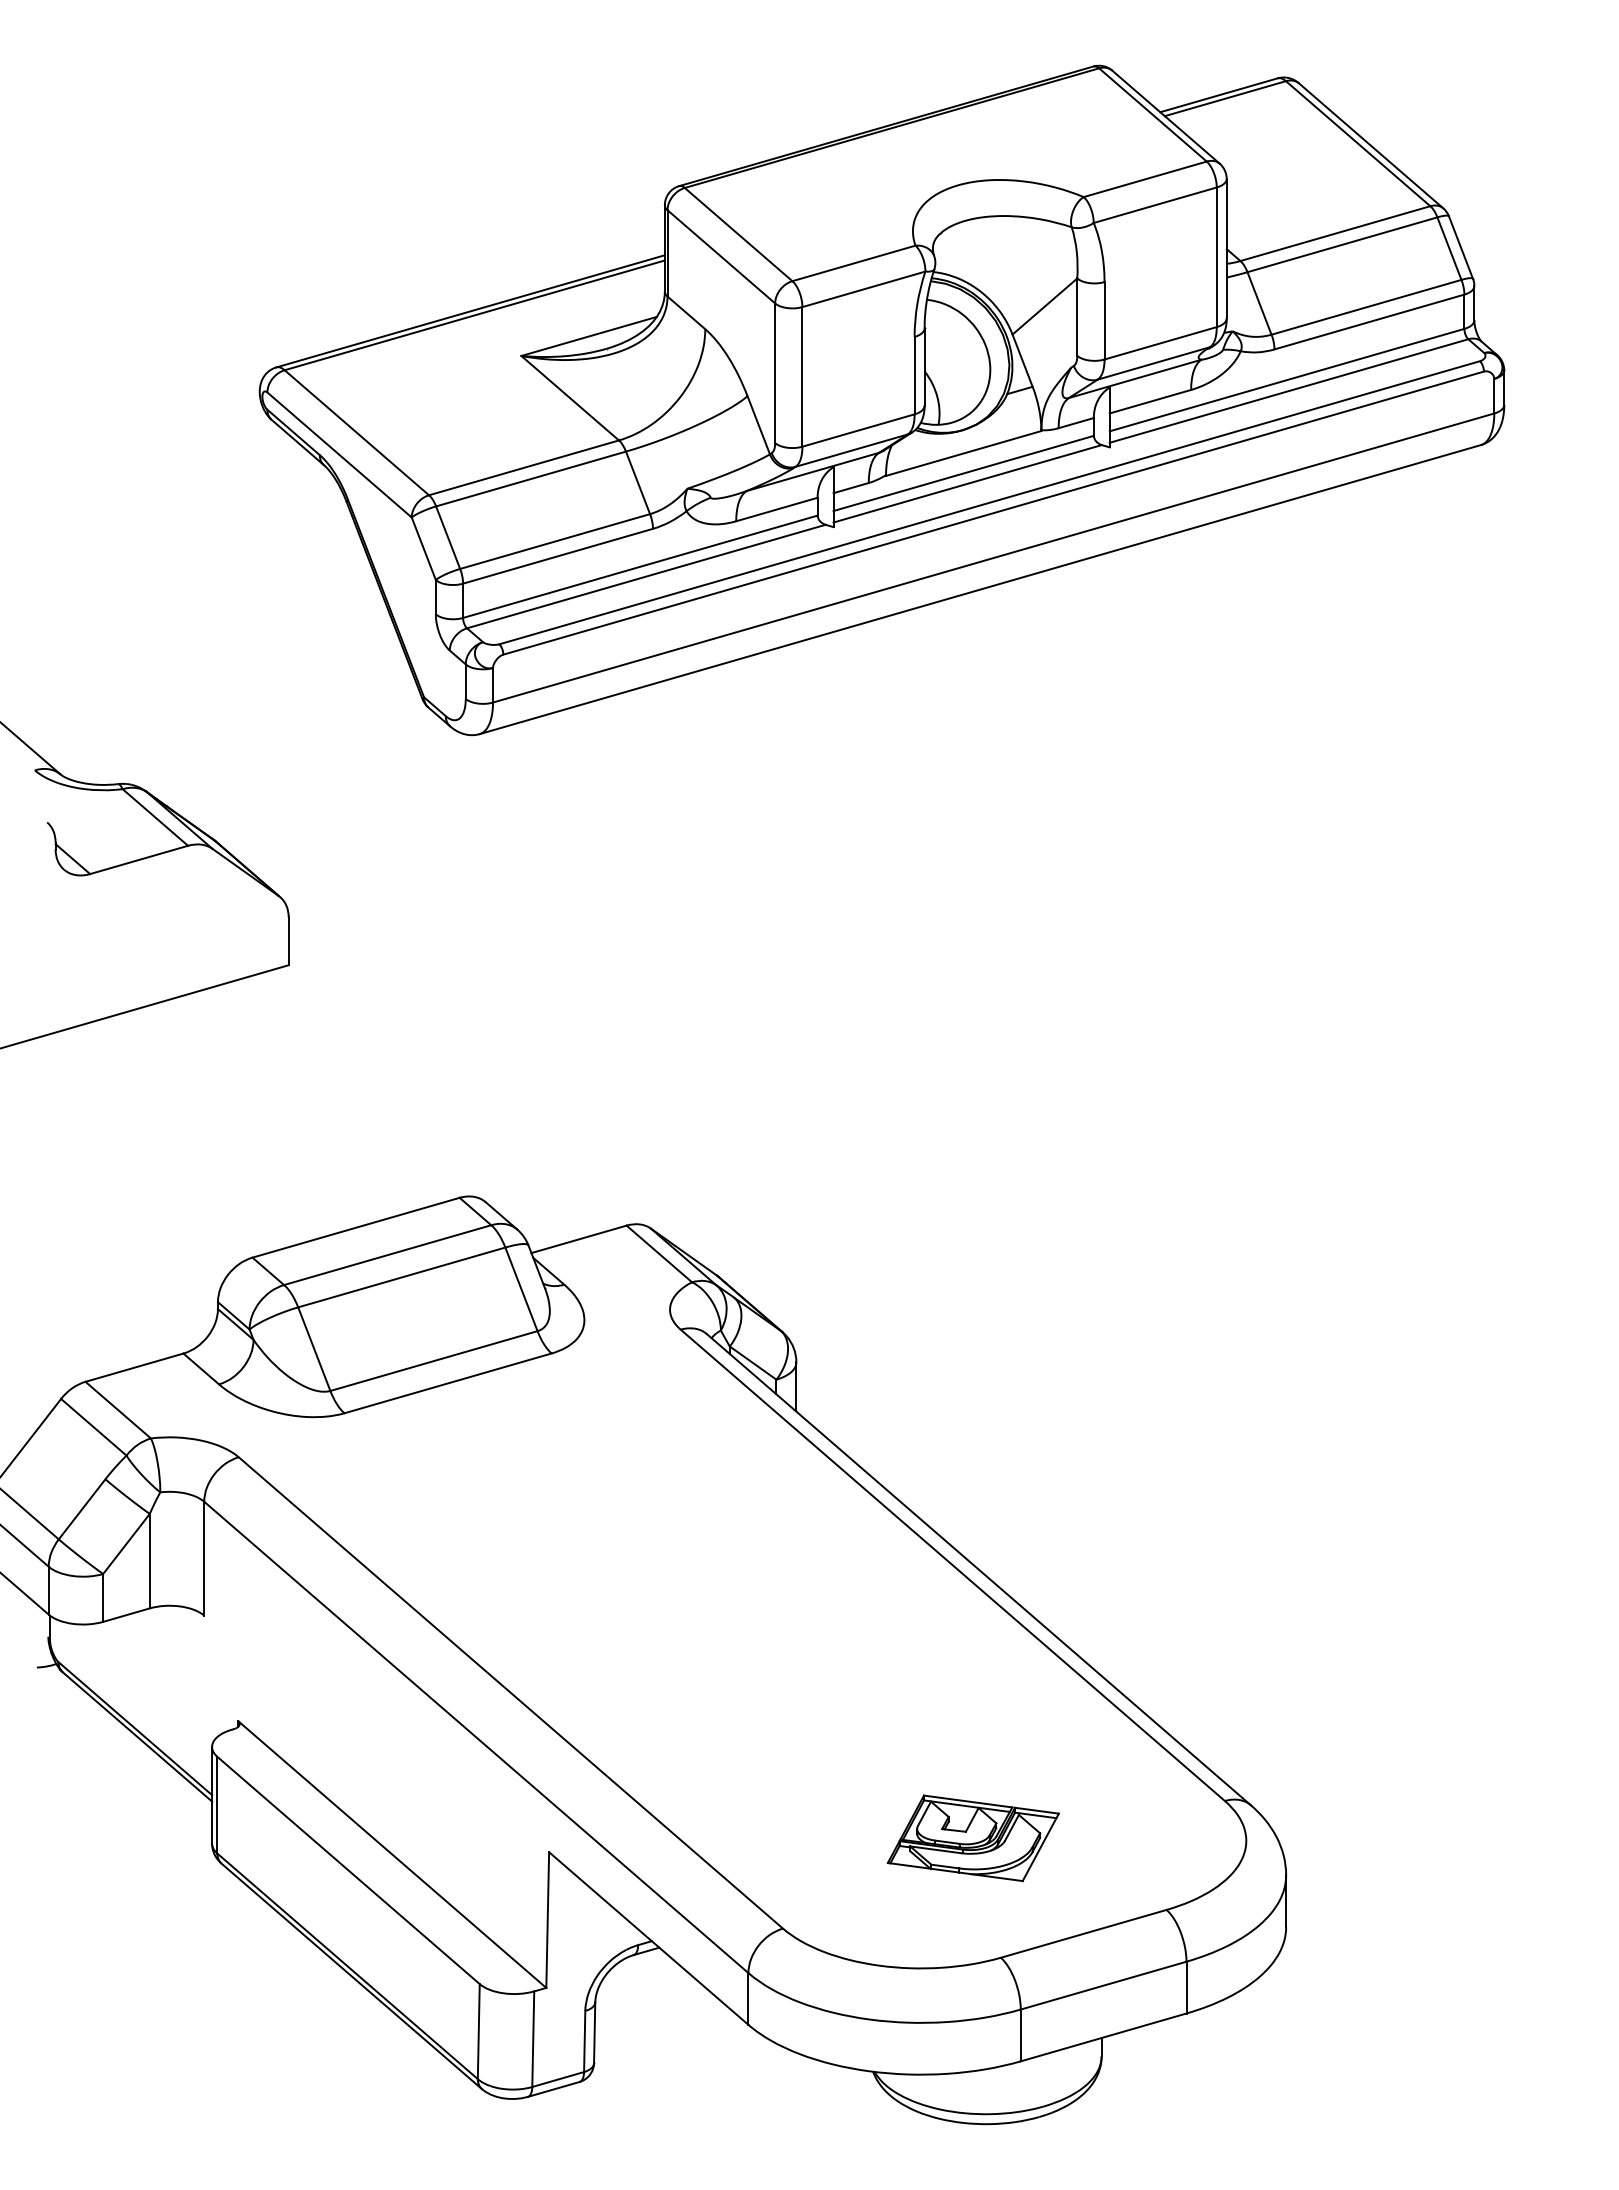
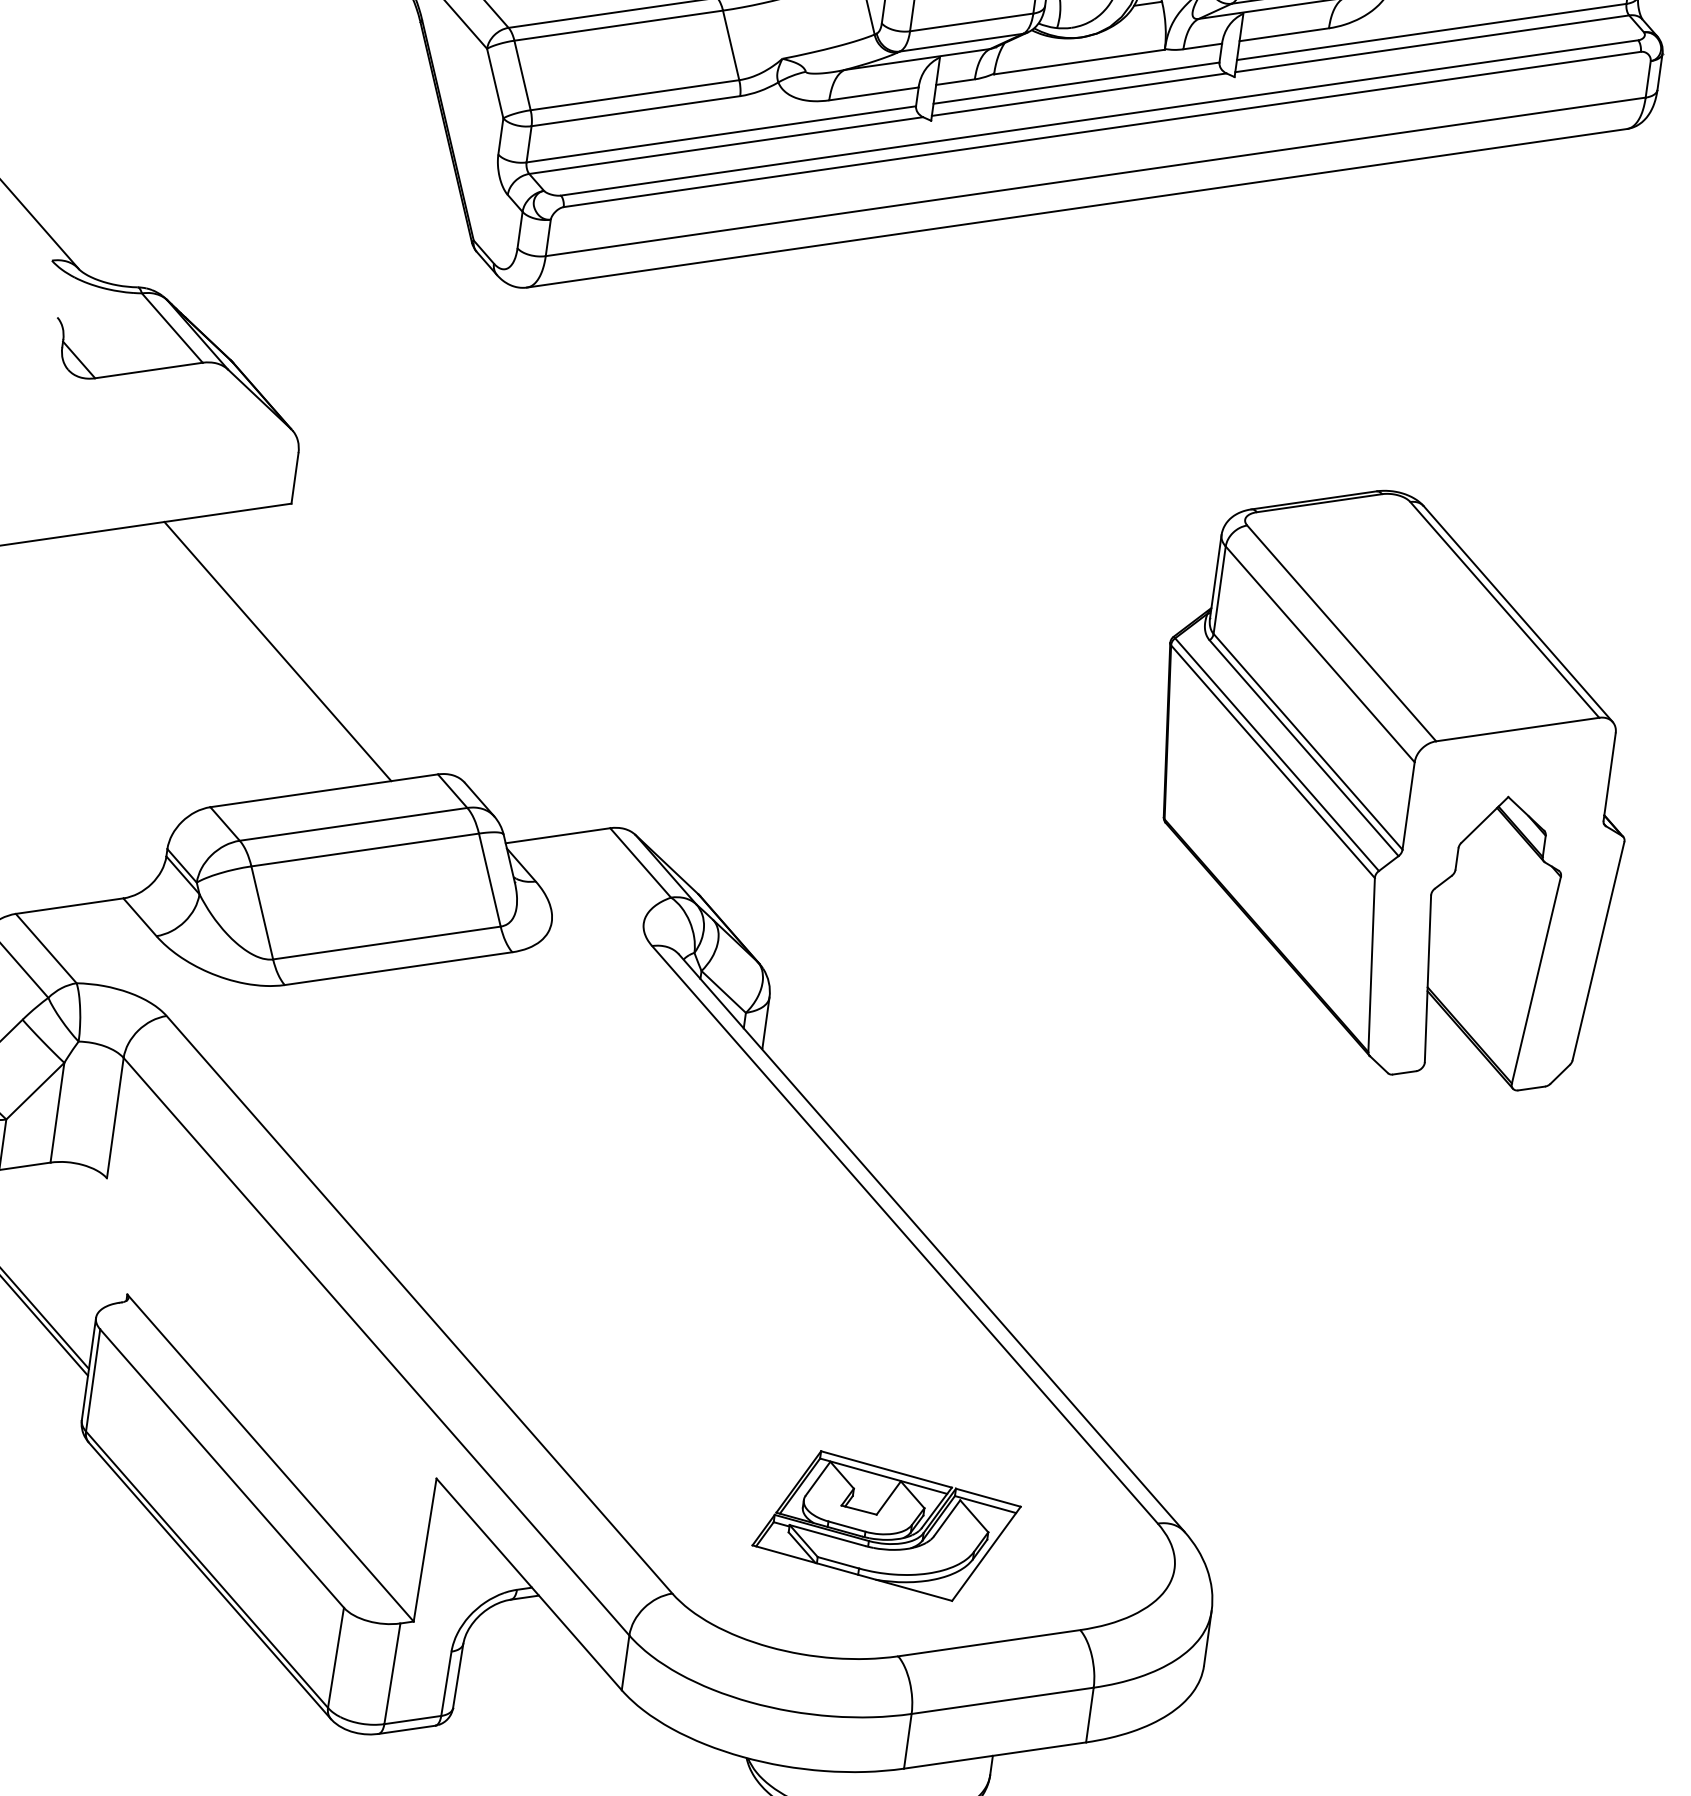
part: (1346, 1082) -> (1391, 782), added
line: (295, 1104) -> (278, 651), added
part: (973, 1838) -> (886, 1526), size x1.43

